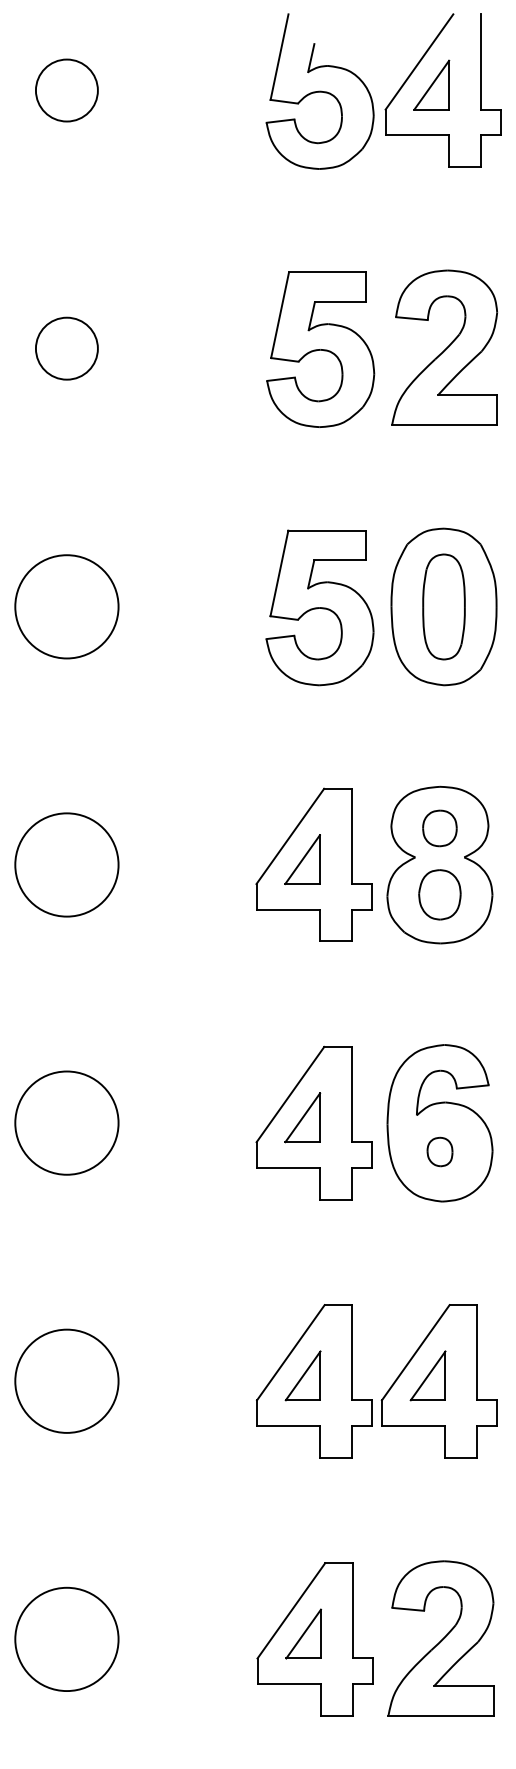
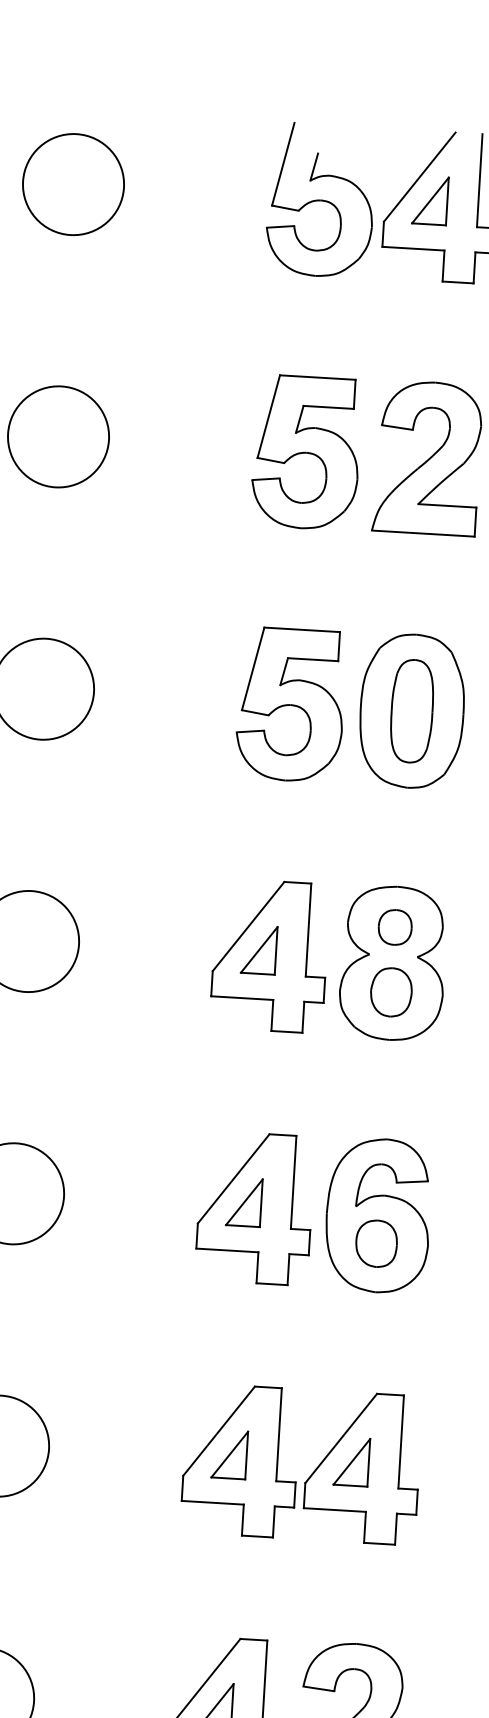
circle: (66, 90) -> (73, 184), size x1.67
circle: (66, 348) -> (58, 436), size x1.67
part: (439, 1151) -> (376, 1243), size x1.67

